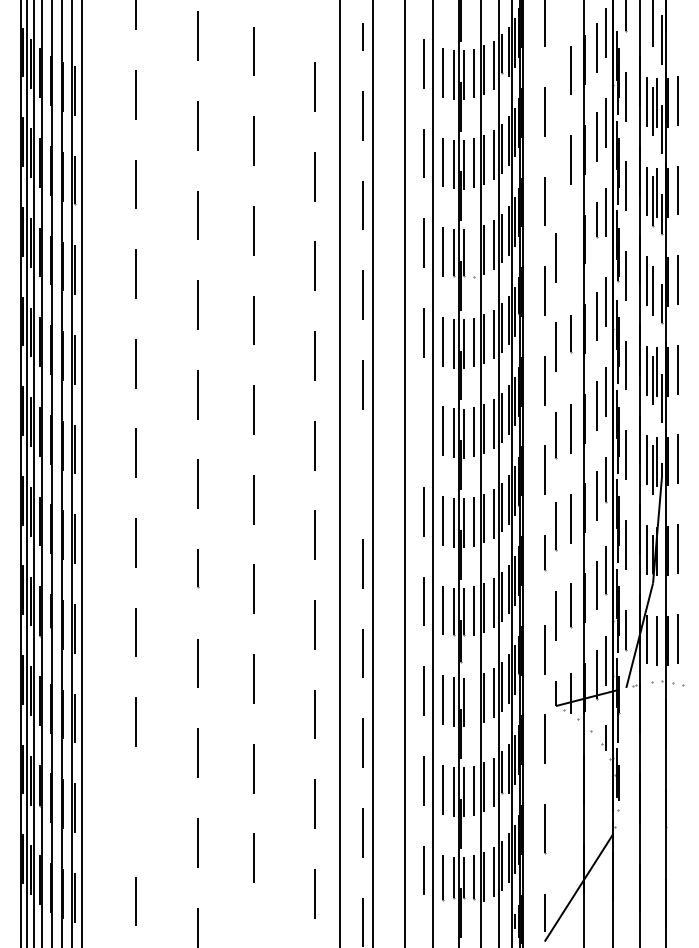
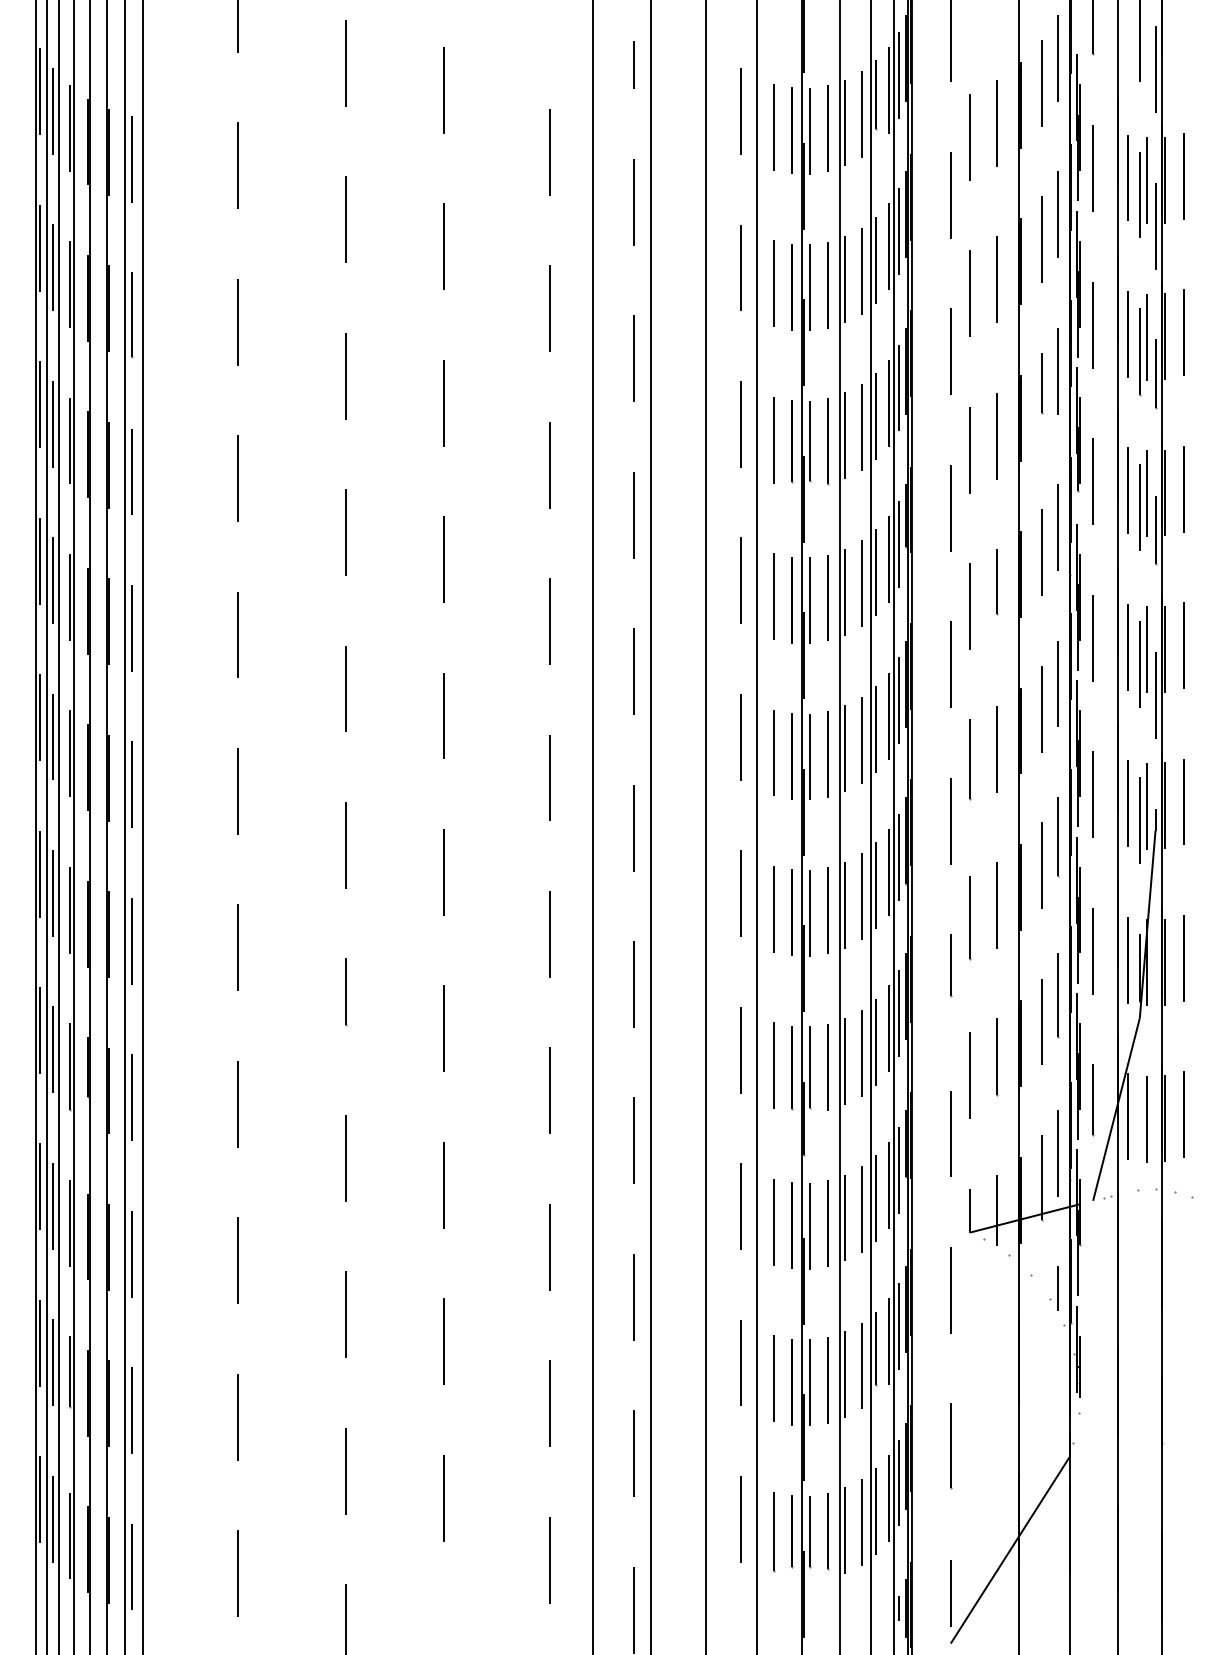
line: (555, 78) -> (969, 137), added
line: (555, 168) -> (969, 294), added
line: (571, 249) -> (997, 435), added
line: (474, 251) -> (828, 439), added
line: (657, 282) -> (1147, 493), added
line: (424, 422) -> (740, 737), added
line: (363, 474) -> (634, 828), added
line: (474, 700) -> (828, 1222), added
line: (136, 811) -> (238, 1416), added

